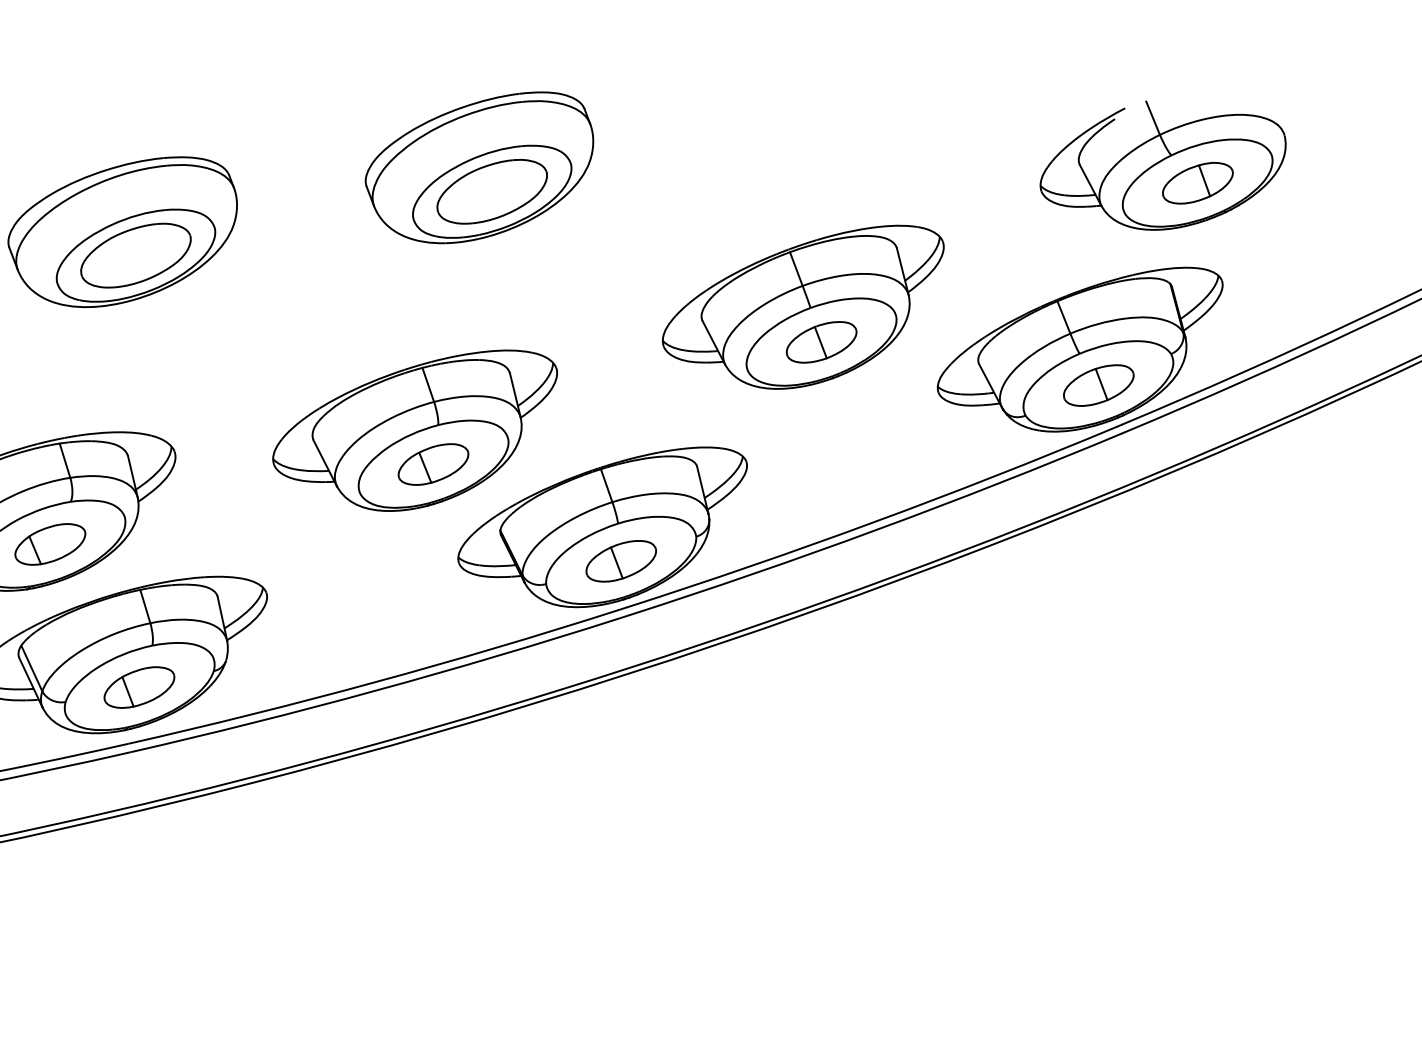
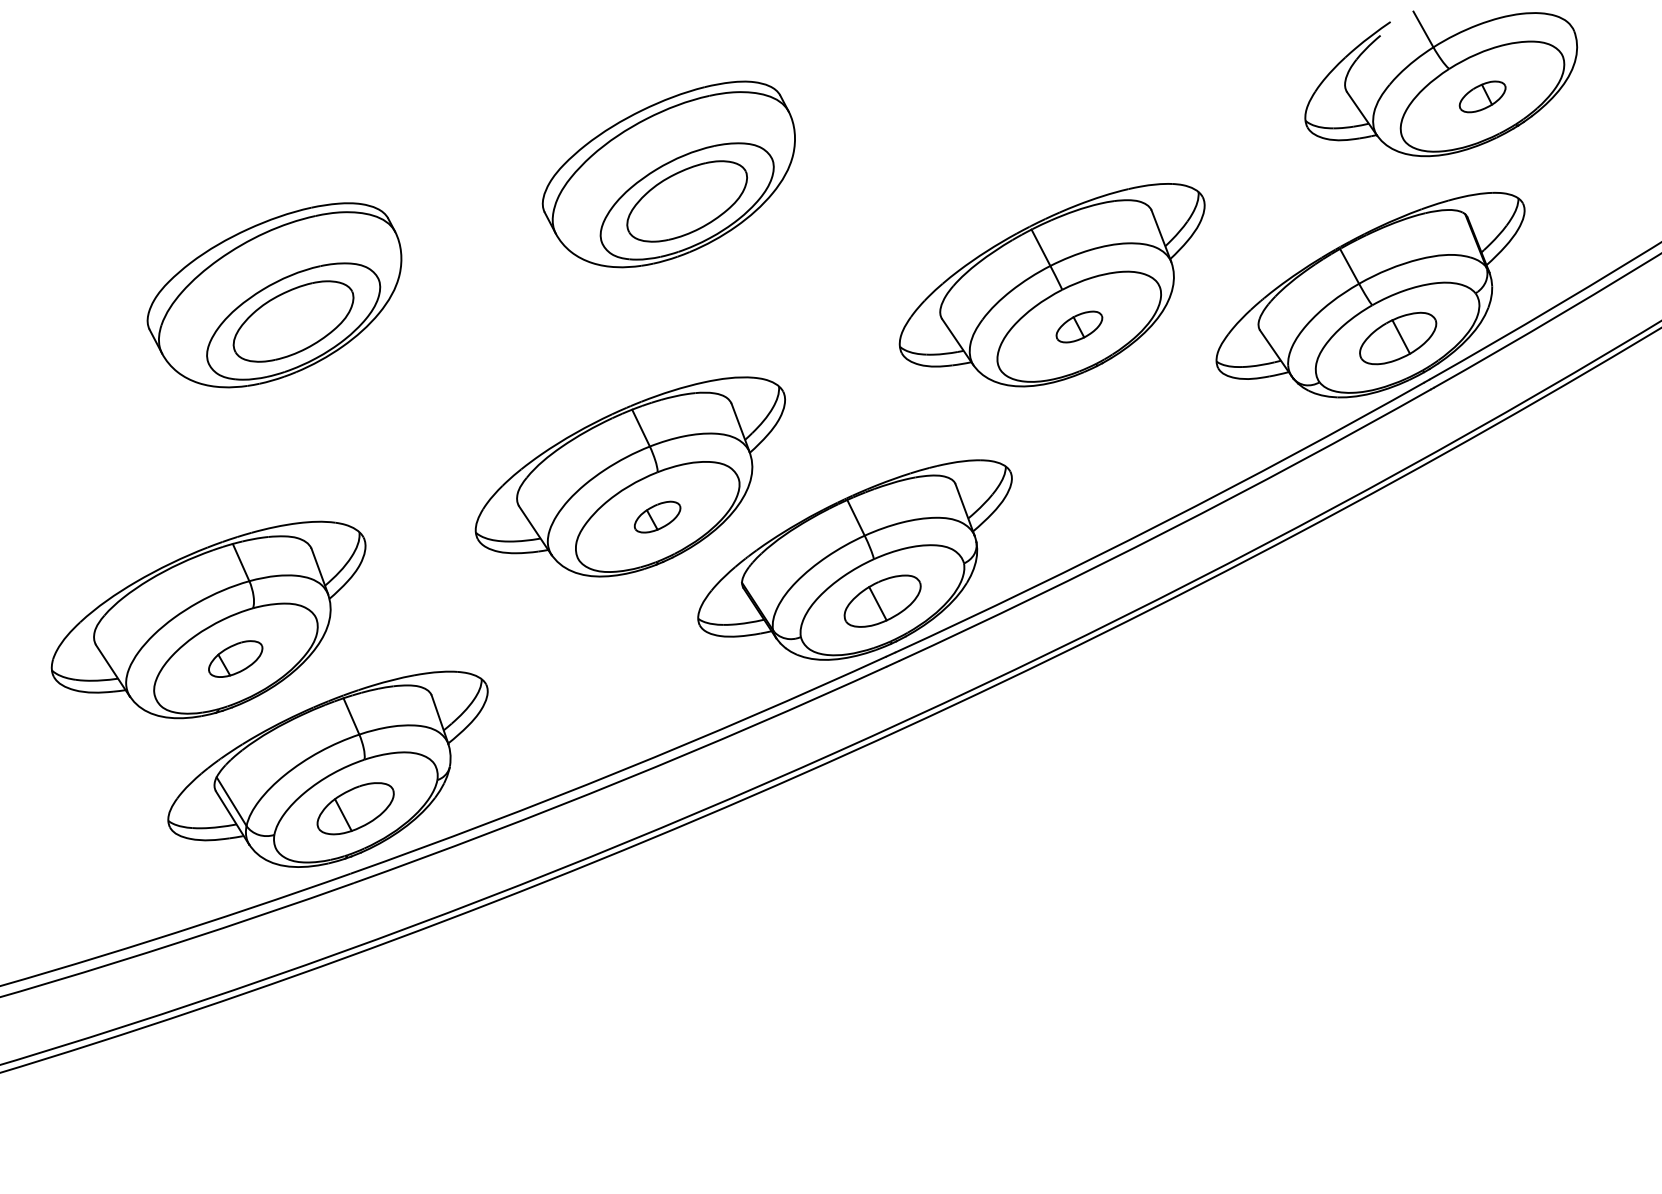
part: (1197, 182) -> (1482, 96), size x0.6
part: (821, 341) -> (1079, 326), size x0.6
part: (433, 463) -> (657, 516), size x0.6
part: (50, 543) -> (235, 658), size x0.7

